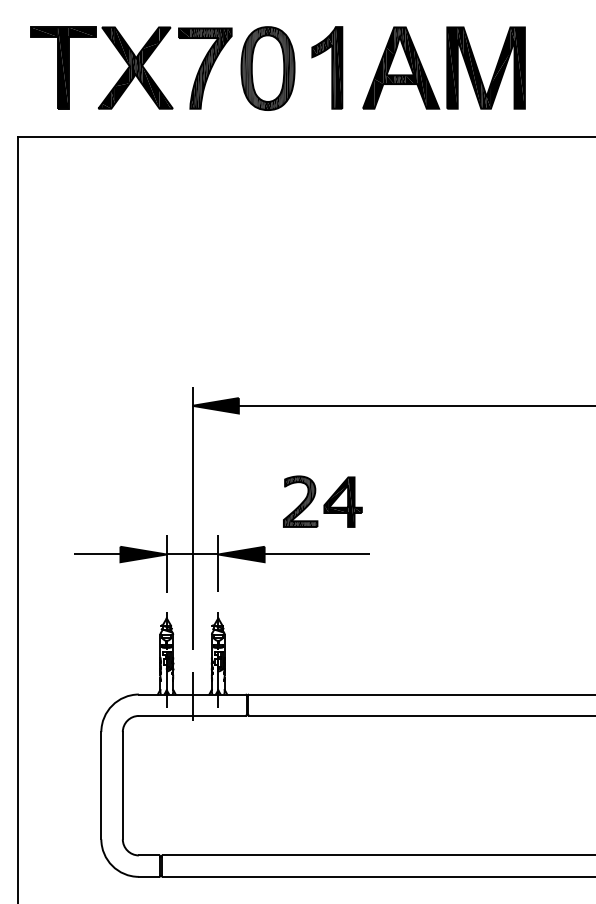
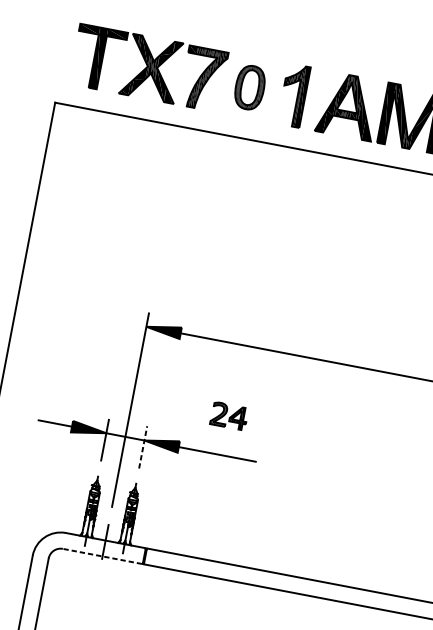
part: (267, 68) -> (249, 87), size x0.7
part: (322, 501) -> (229, 415), size x0.6
line: (218, 563) -> (143, 447), solid -> dashed
line: (191, 715) -> (101, 555), solid -> dashed

